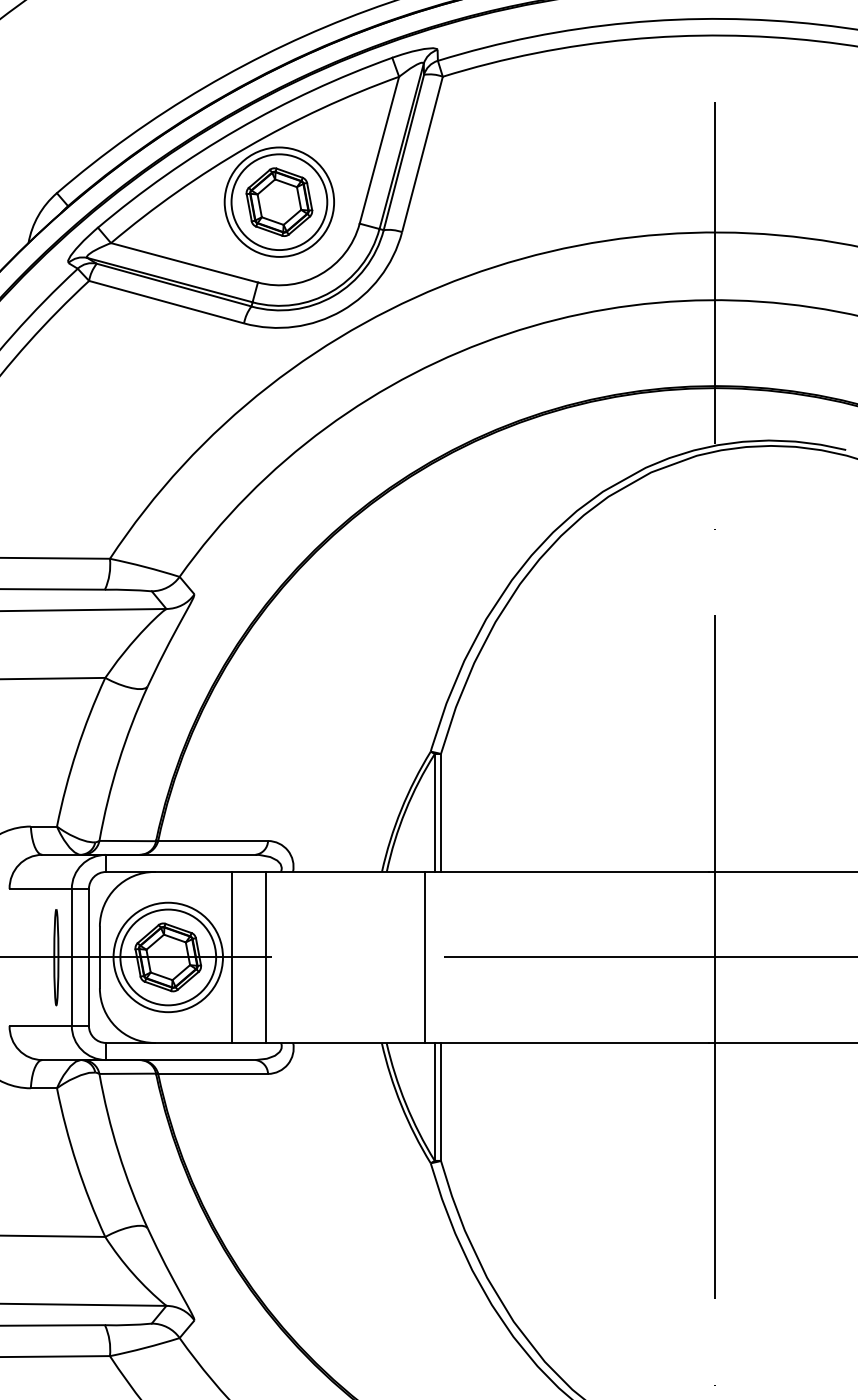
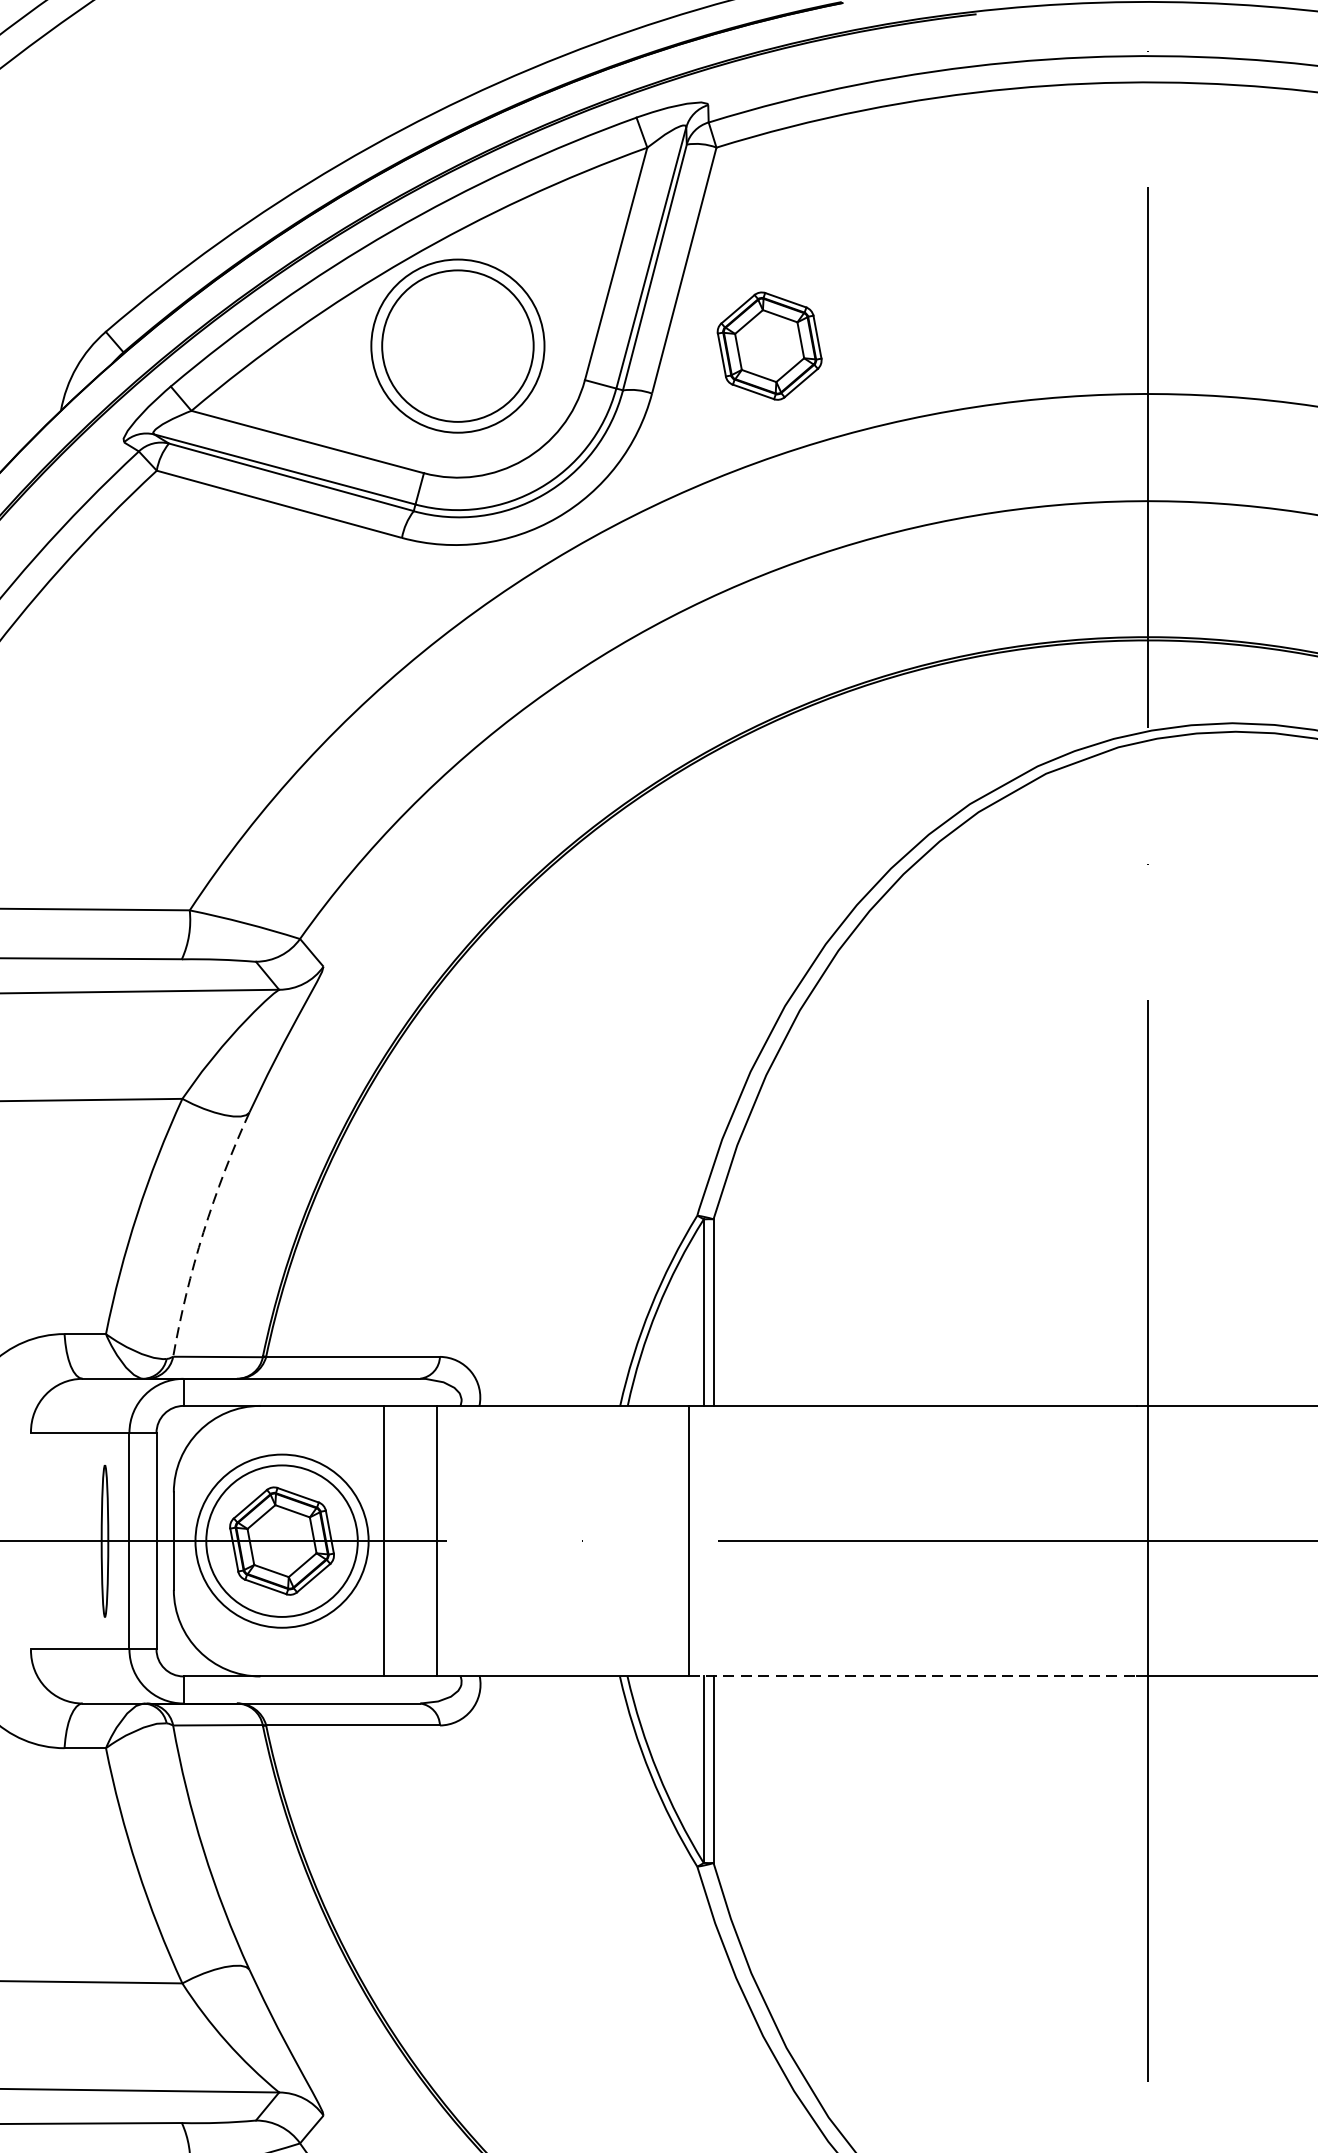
part: (279, 201) -> (769, 345), moved
arc: (118, 762) -> (203, 1232), solid -> dashed
line: (566, 1042) -> (912, 1675), solid -> dashed

